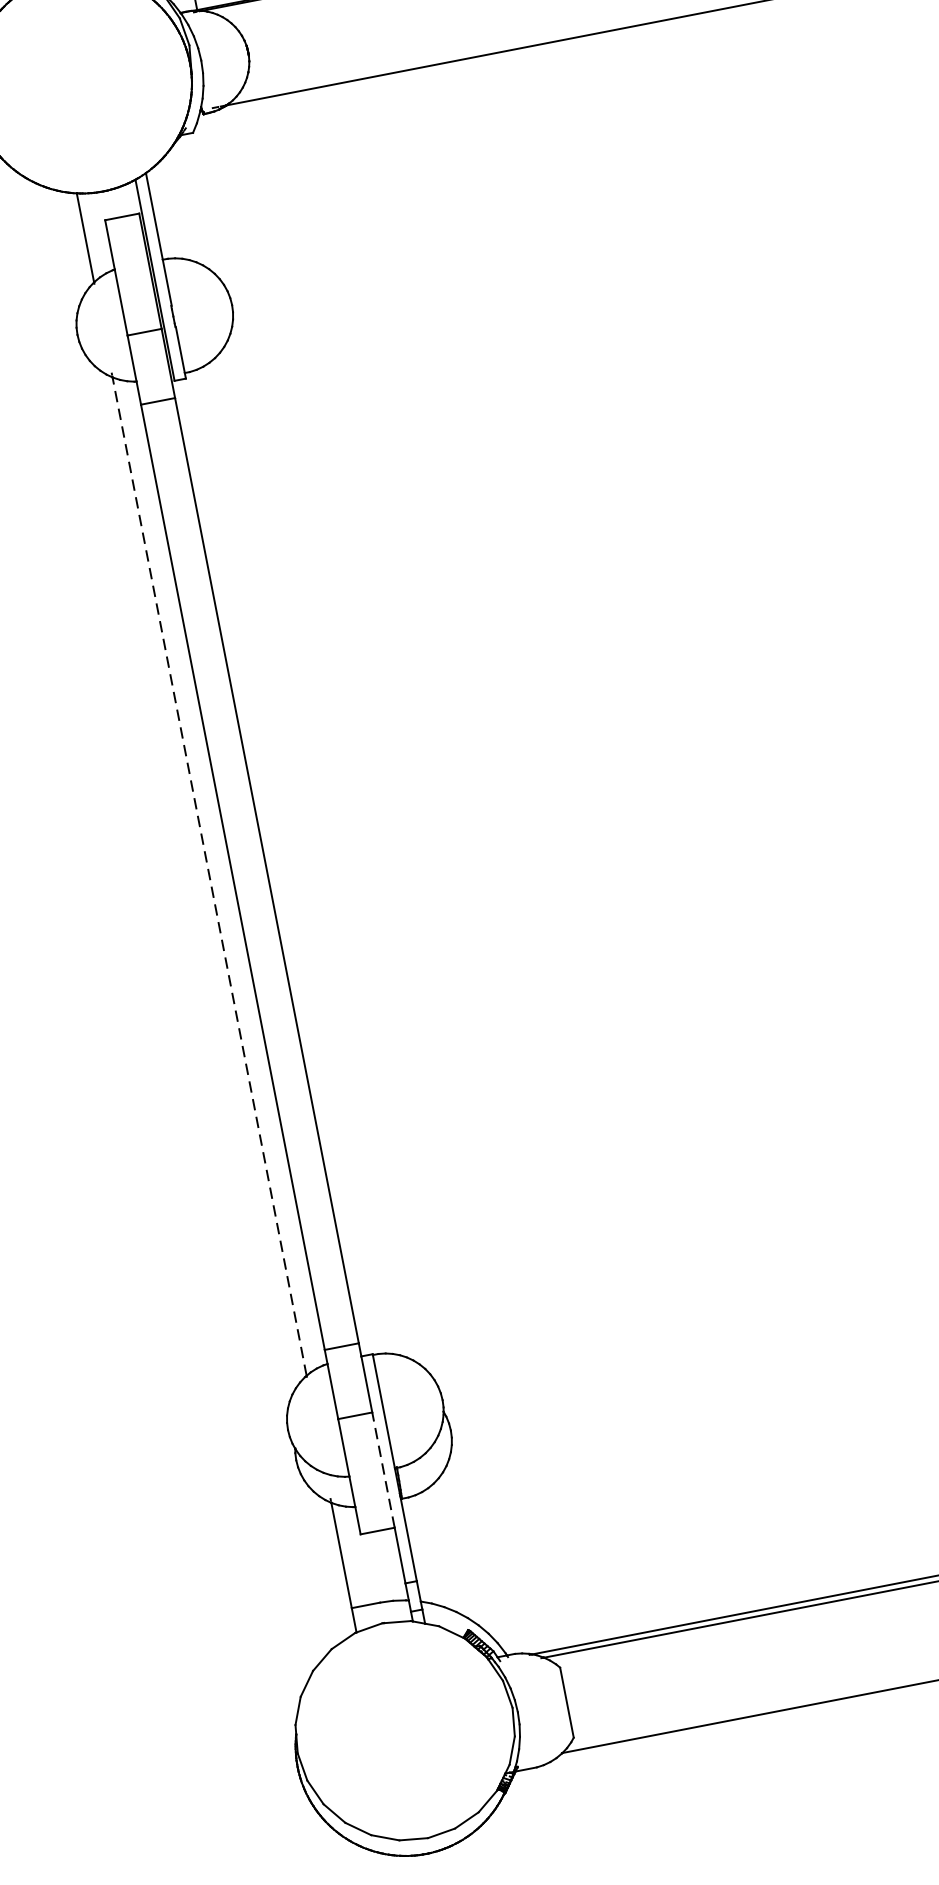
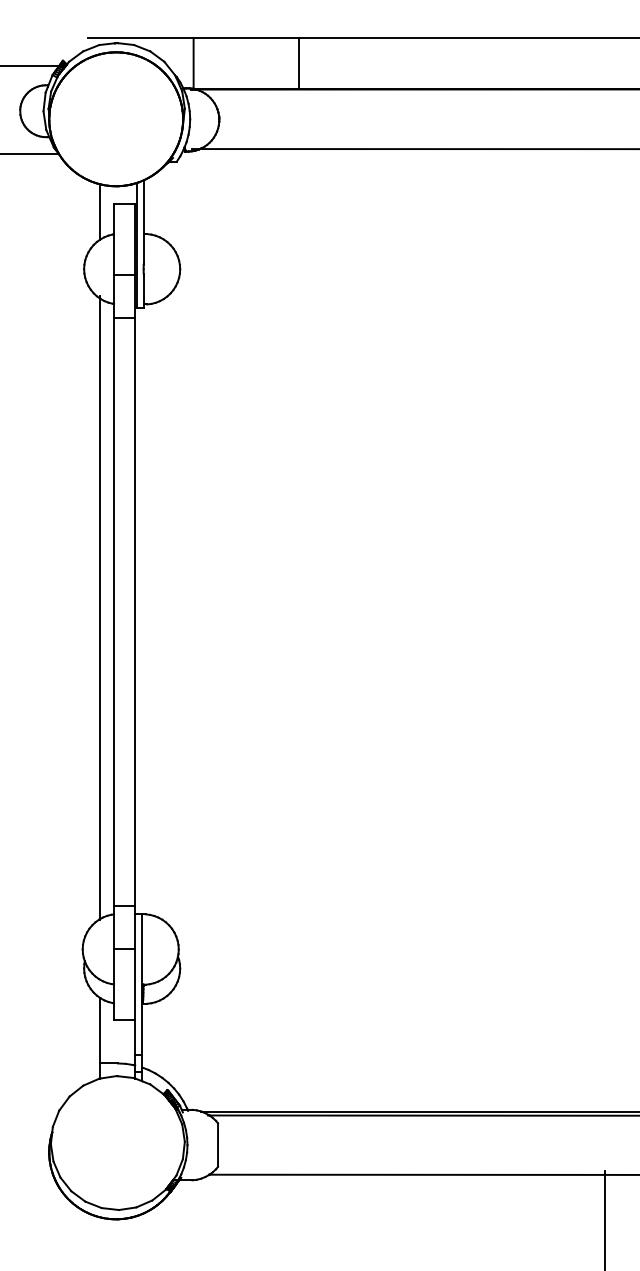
line: (209, 875) -> (100, 608), dashed -> solid
line: (383, 1470) -> (135, 984), dashed -> solid

